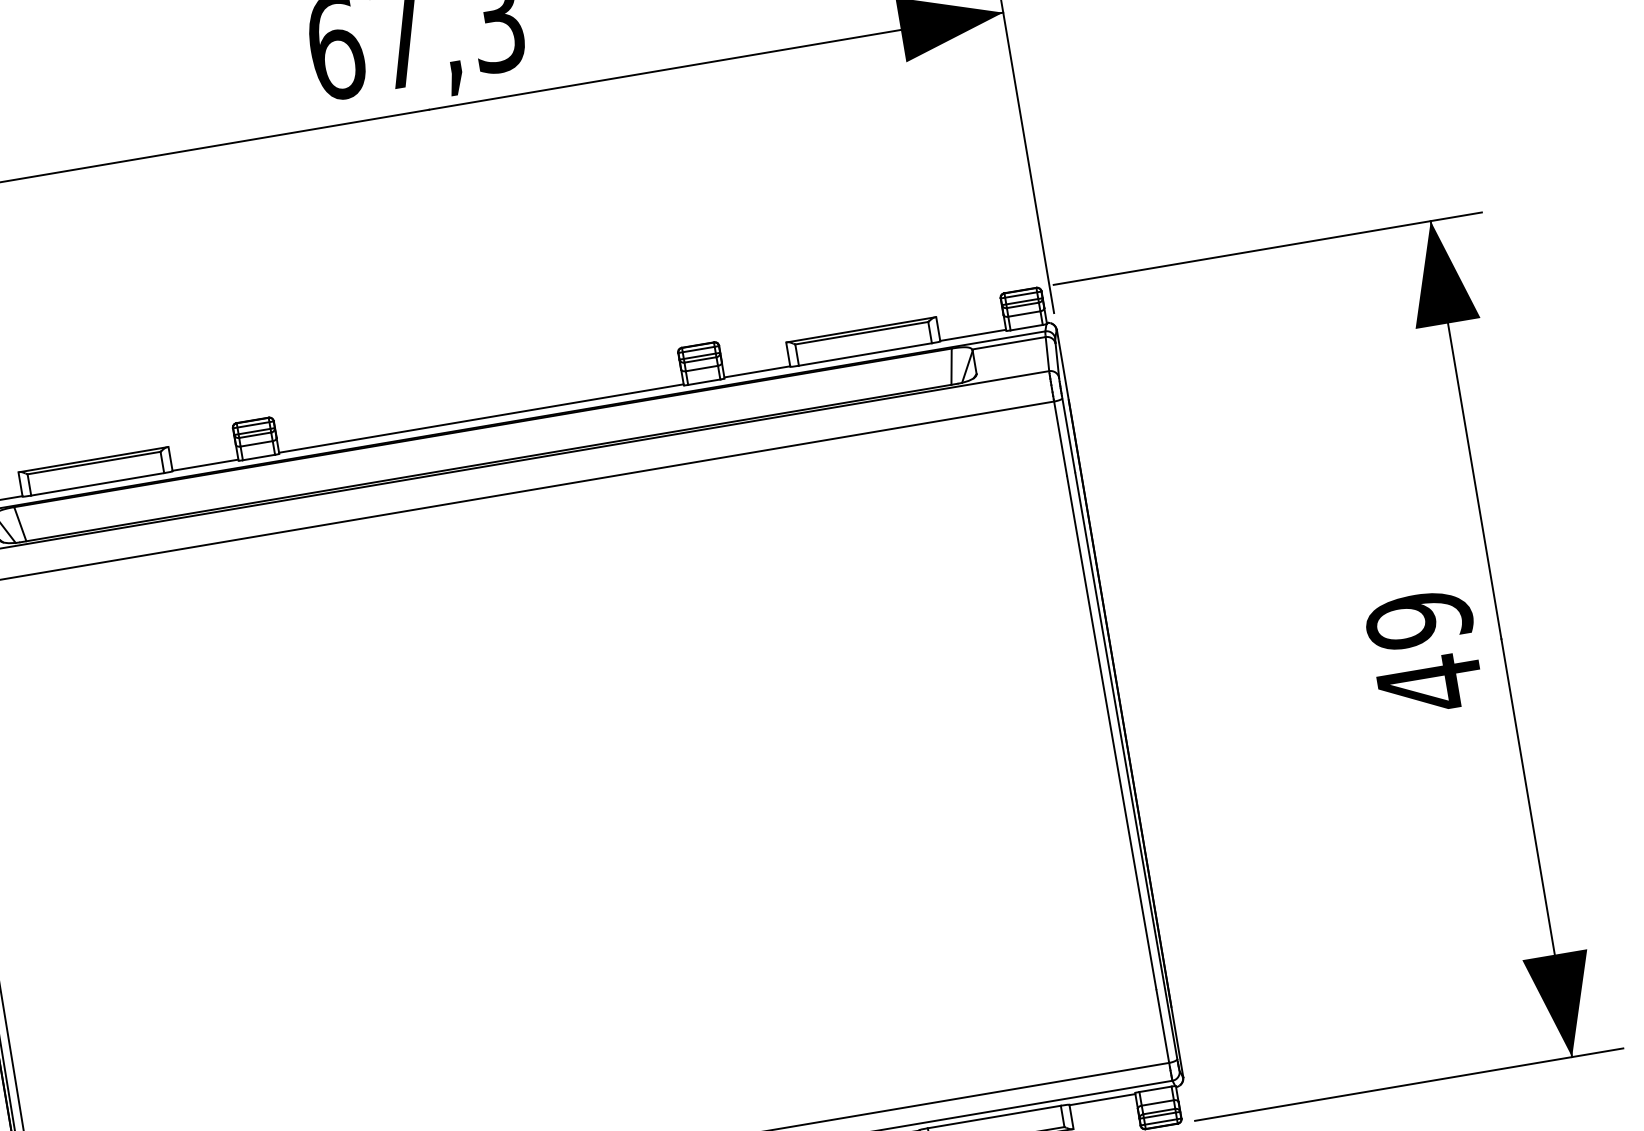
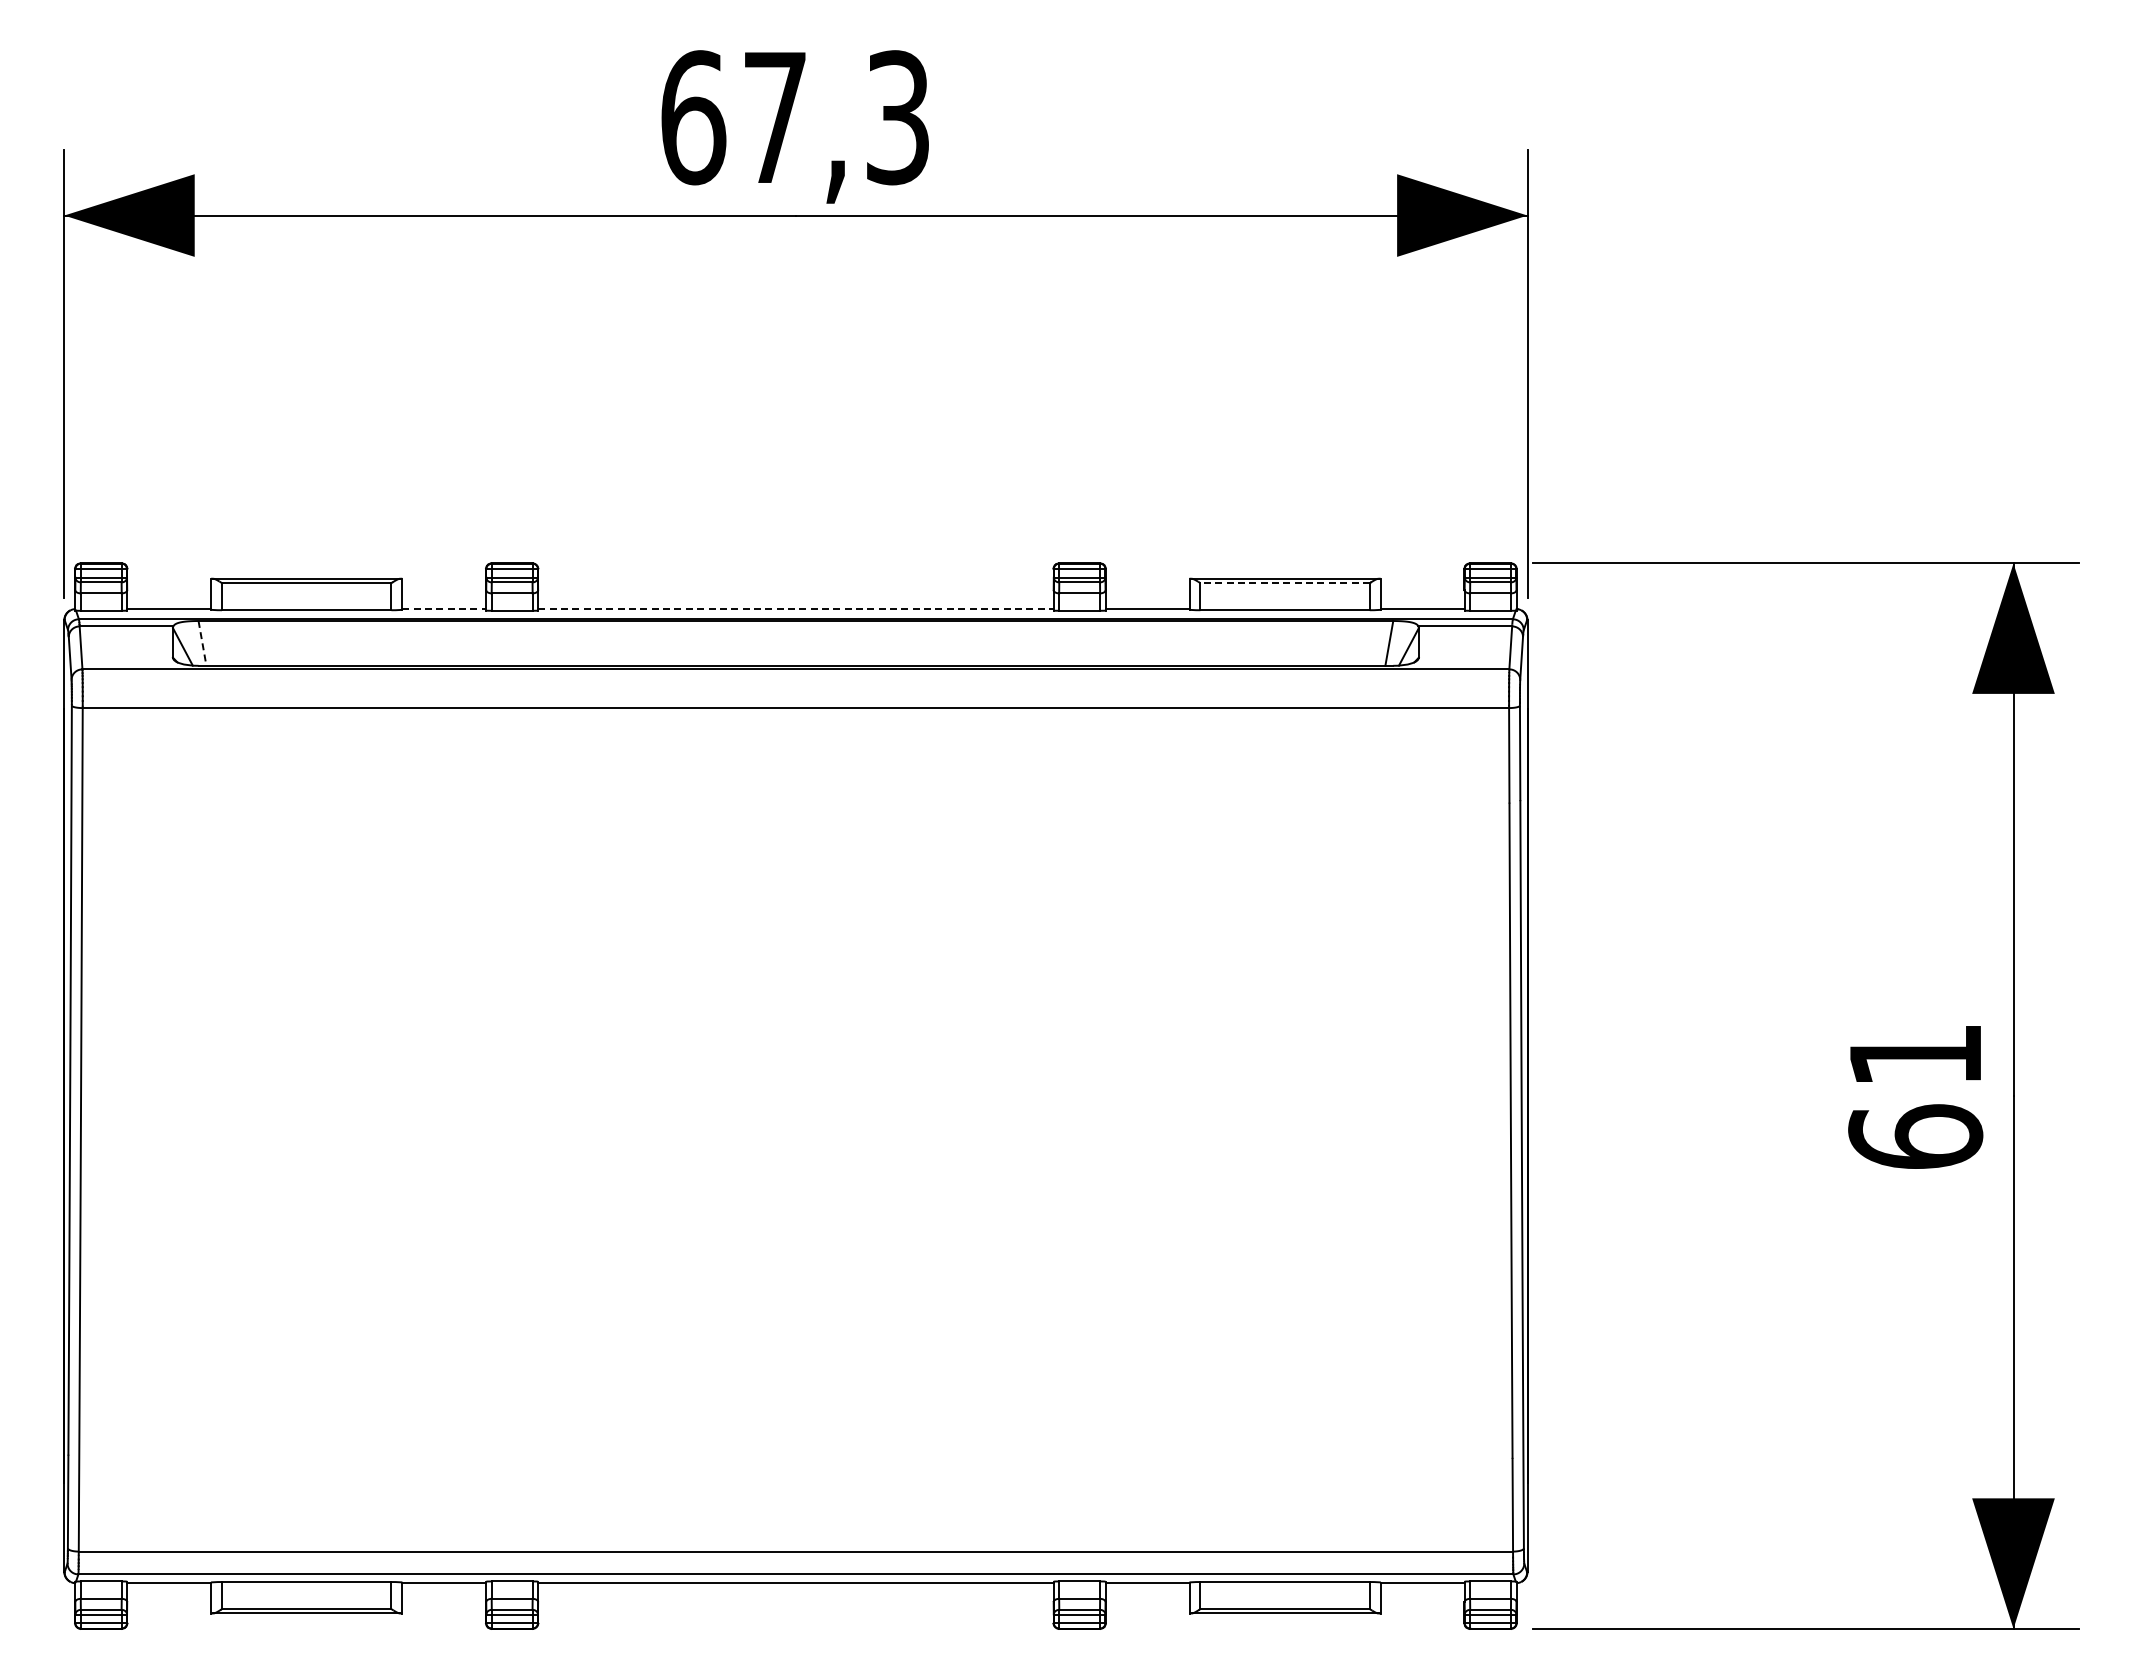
line: (862, 333) -> (1285, 583), solid -> dashed
line: (481, 418) -> (795, 609), solid -> dashed
line: (205, 465) -> (444, 609), solid -> dashed
line: (20, 524) -> (202, 643), solid -> dashed
text: (1424, 653) -> (1915, 1097), 49 -> 61

